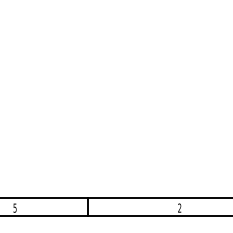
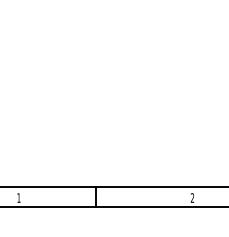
text: (14, 207) -> (18, 197), 5 -> 1

